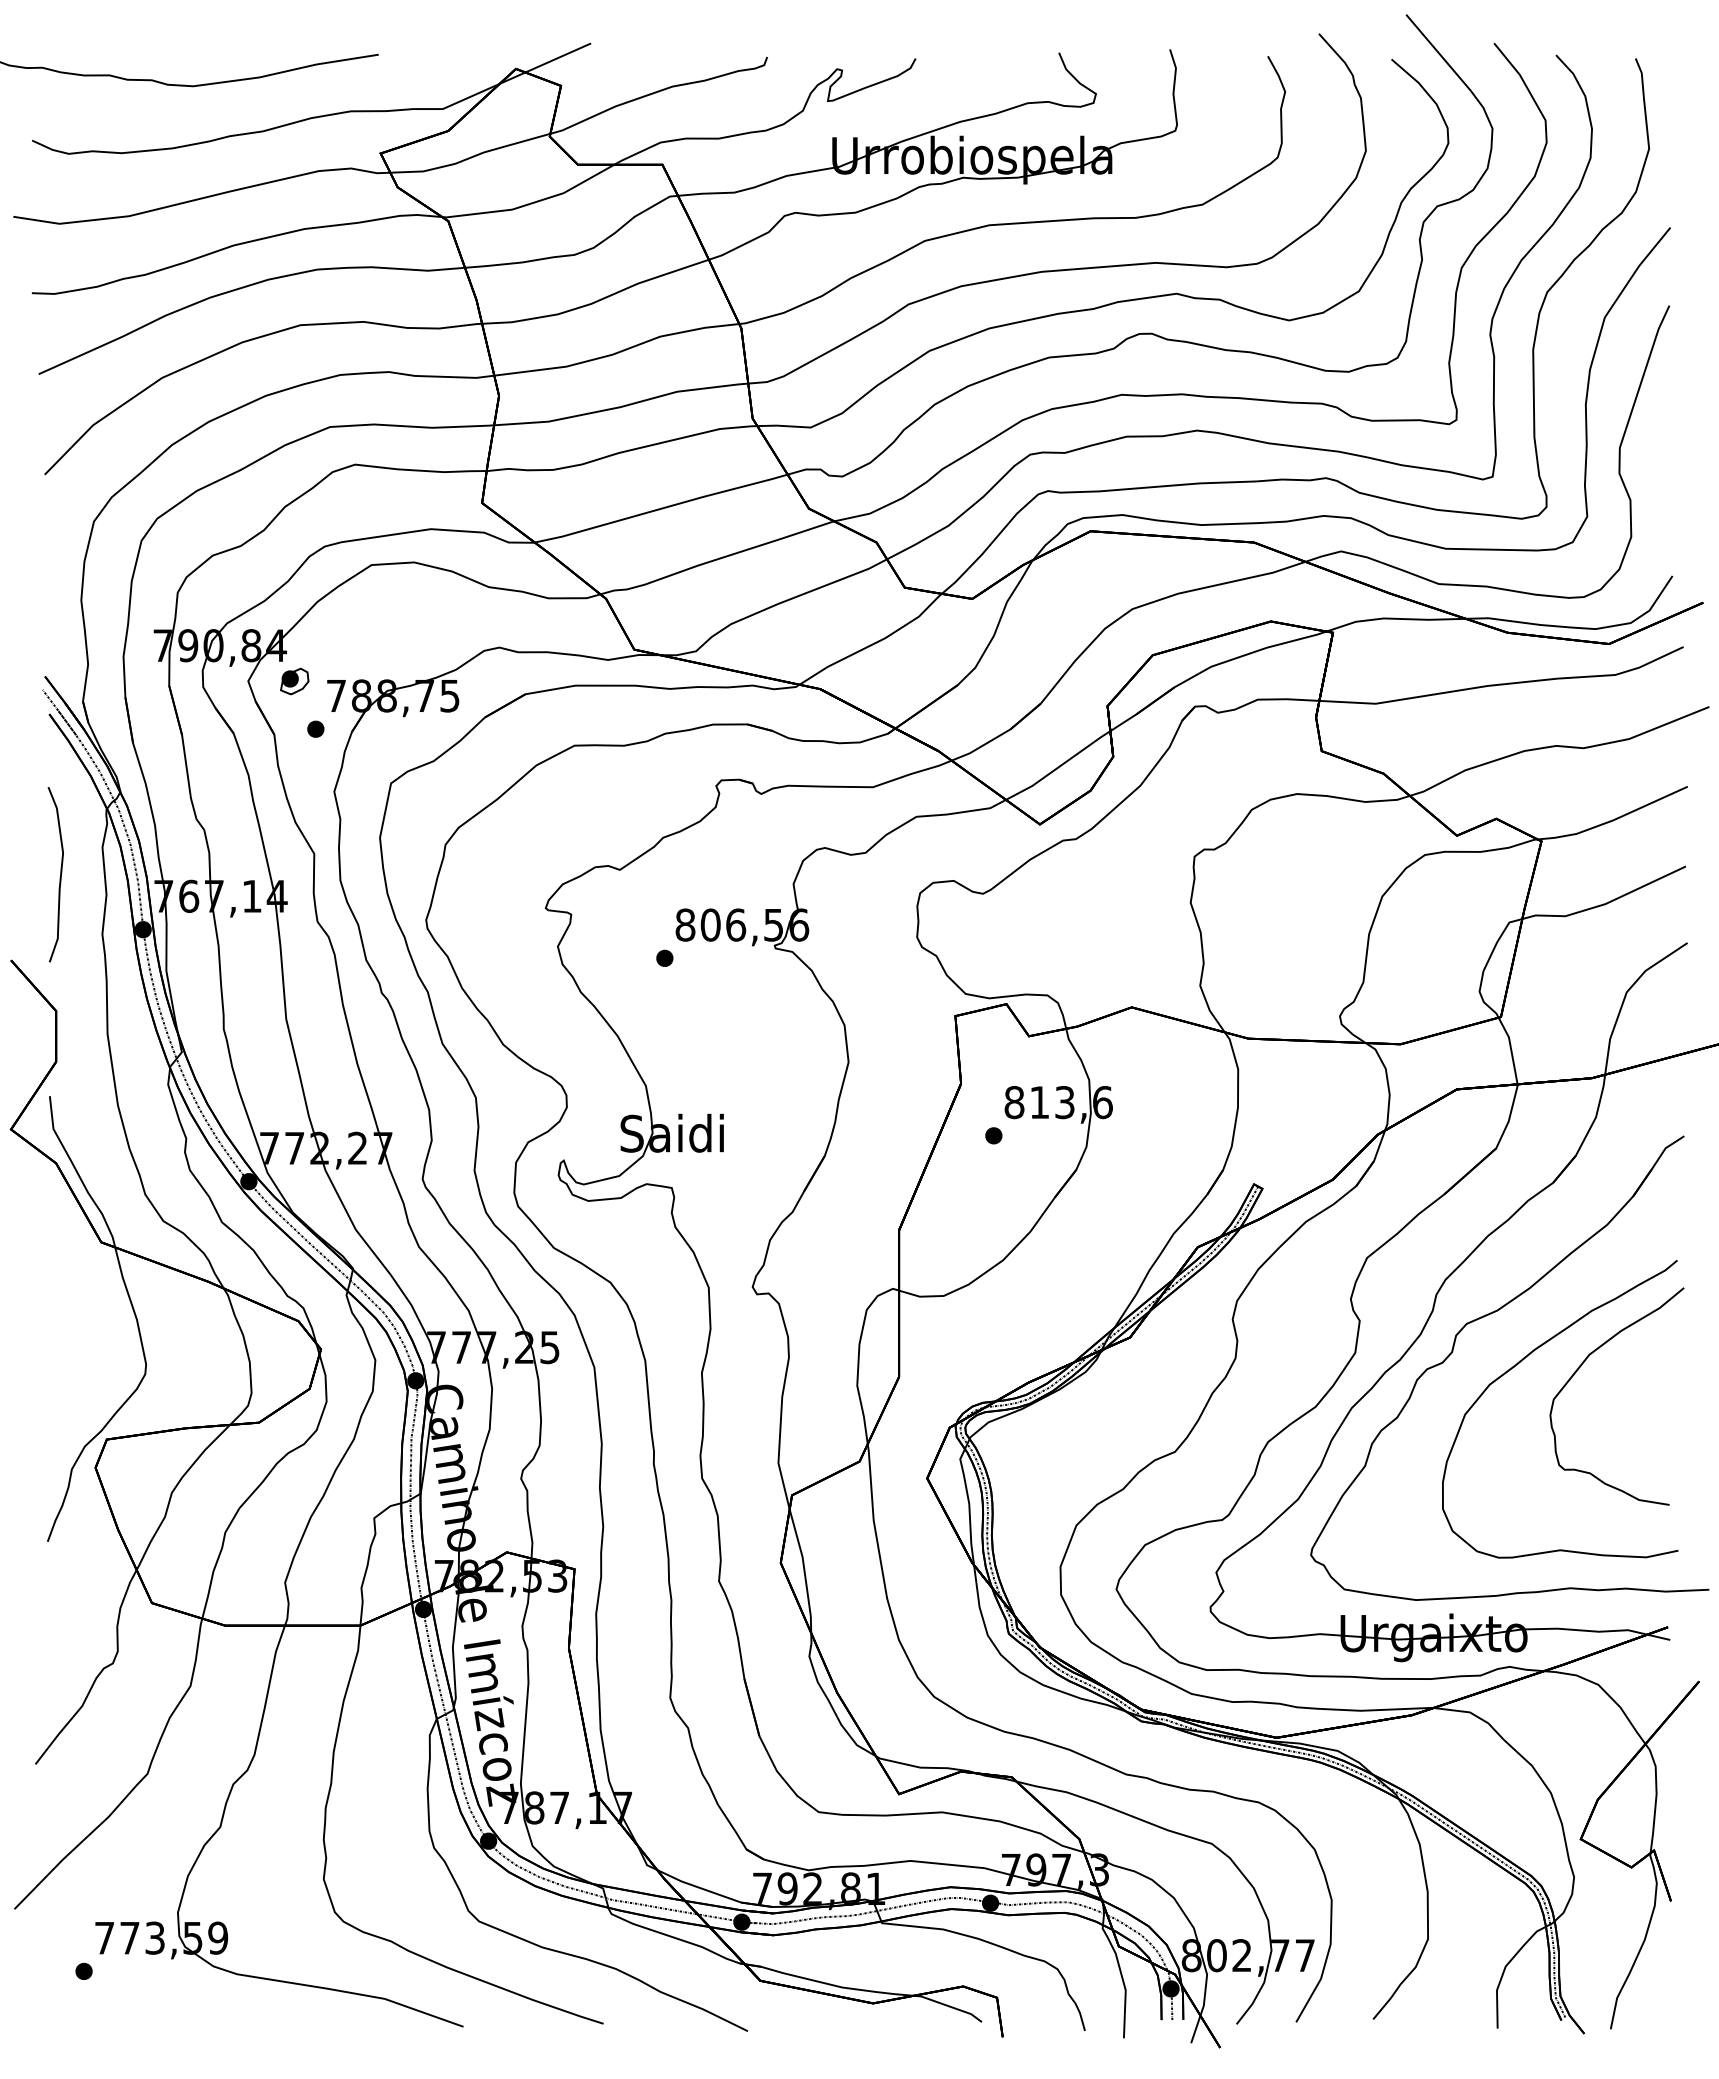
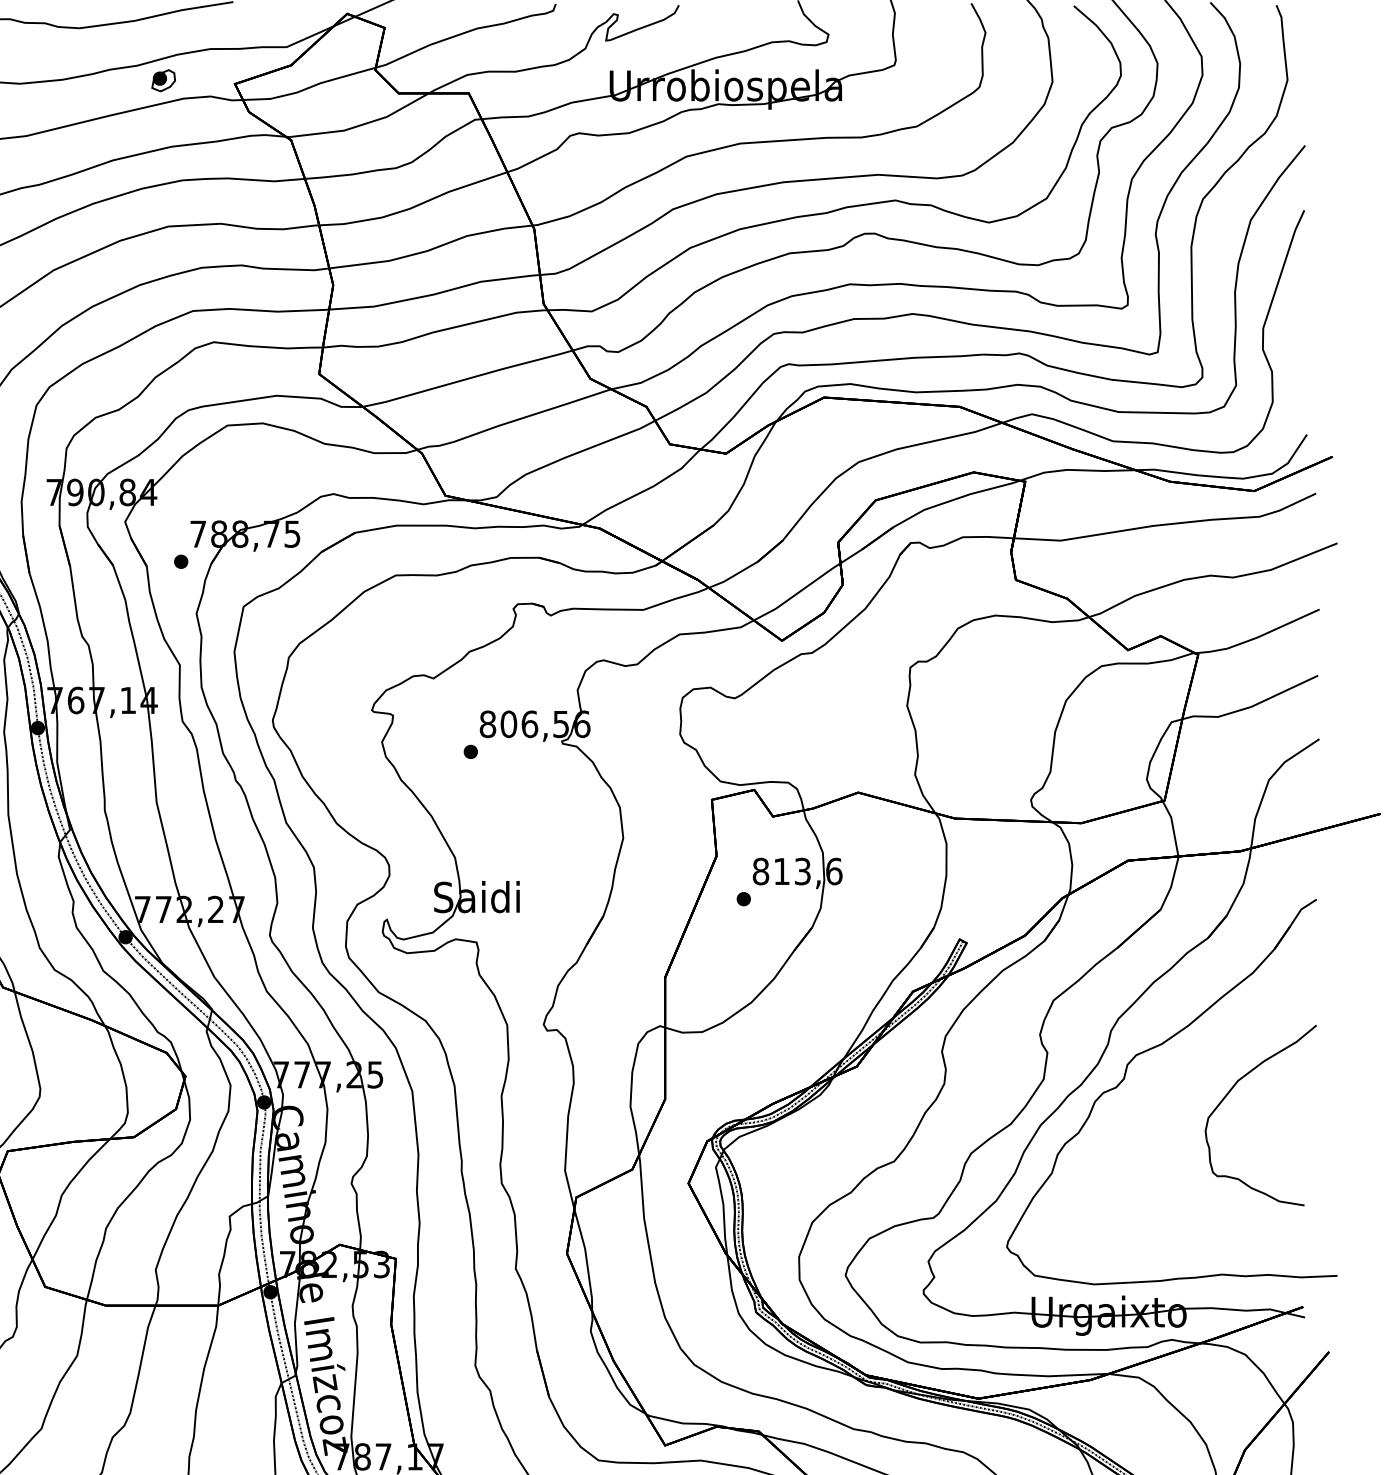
part: (294, 681) -> (163, 80), moved
part: (1523, 1360) -> (1183, 1085), removed

